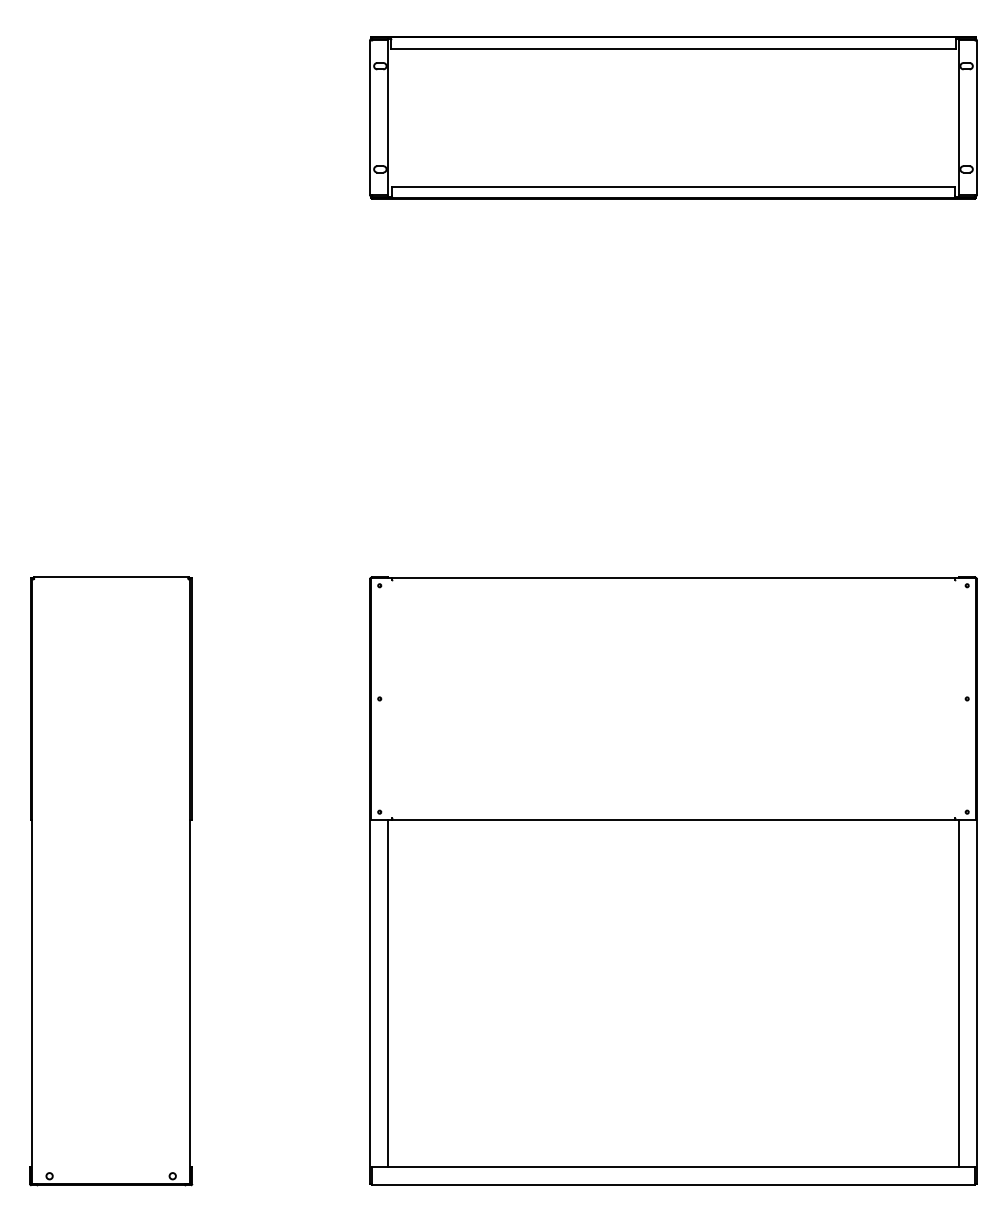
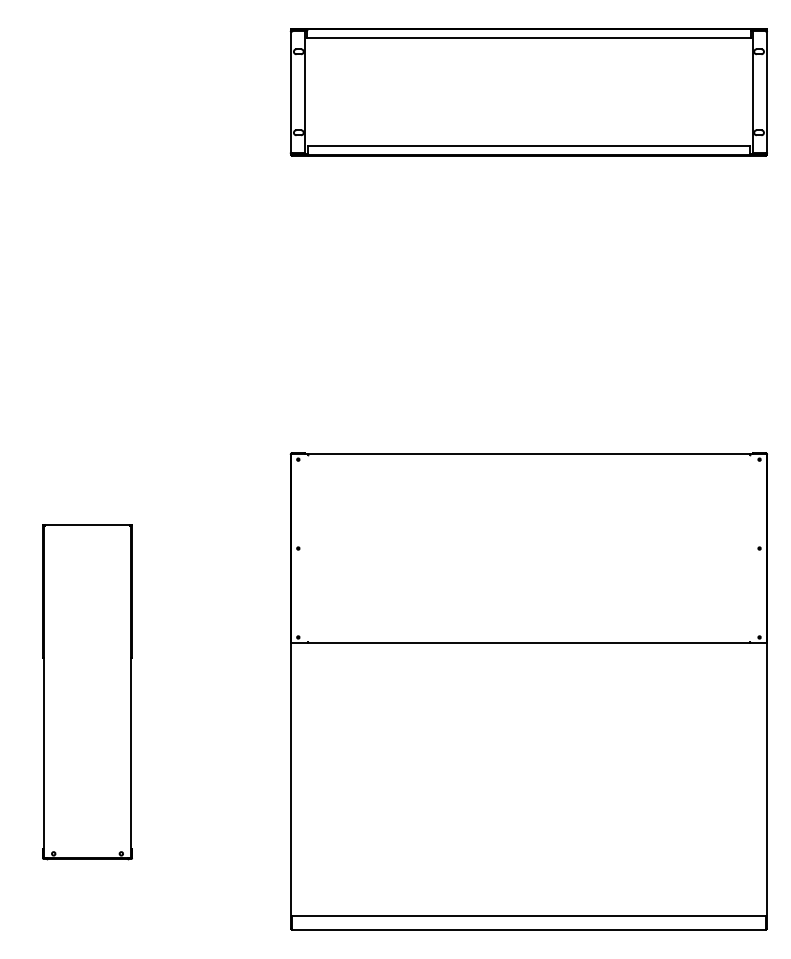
part: (111, 881) -> (87, 691), size x0.7
line: (388, 993) -> (305, 779), removed
line: (958, 993) -> (752, 779), removed

